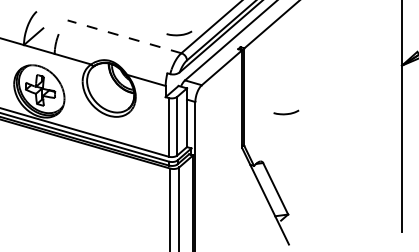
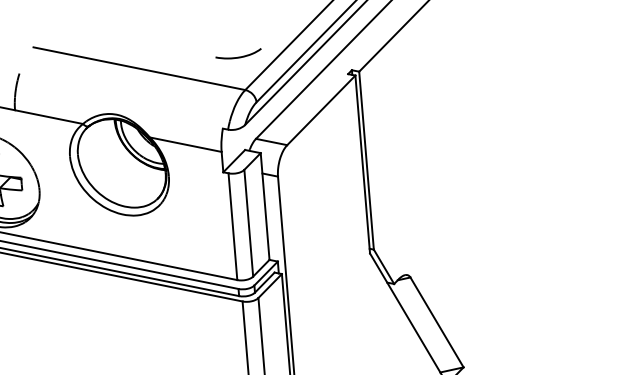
line: (124, 36) -> (139, 68), dashed -> solid
curve: (286, 113) -> (445, 183), removed

